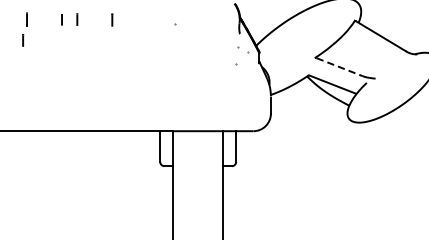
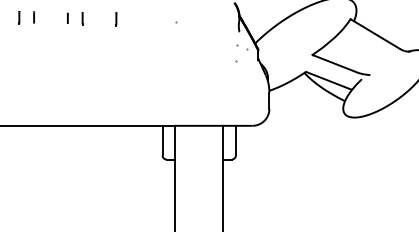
line: (23, 40) -> (19, 17), moved
line: (339, 67) -> (335, 64), dashed -> solid

